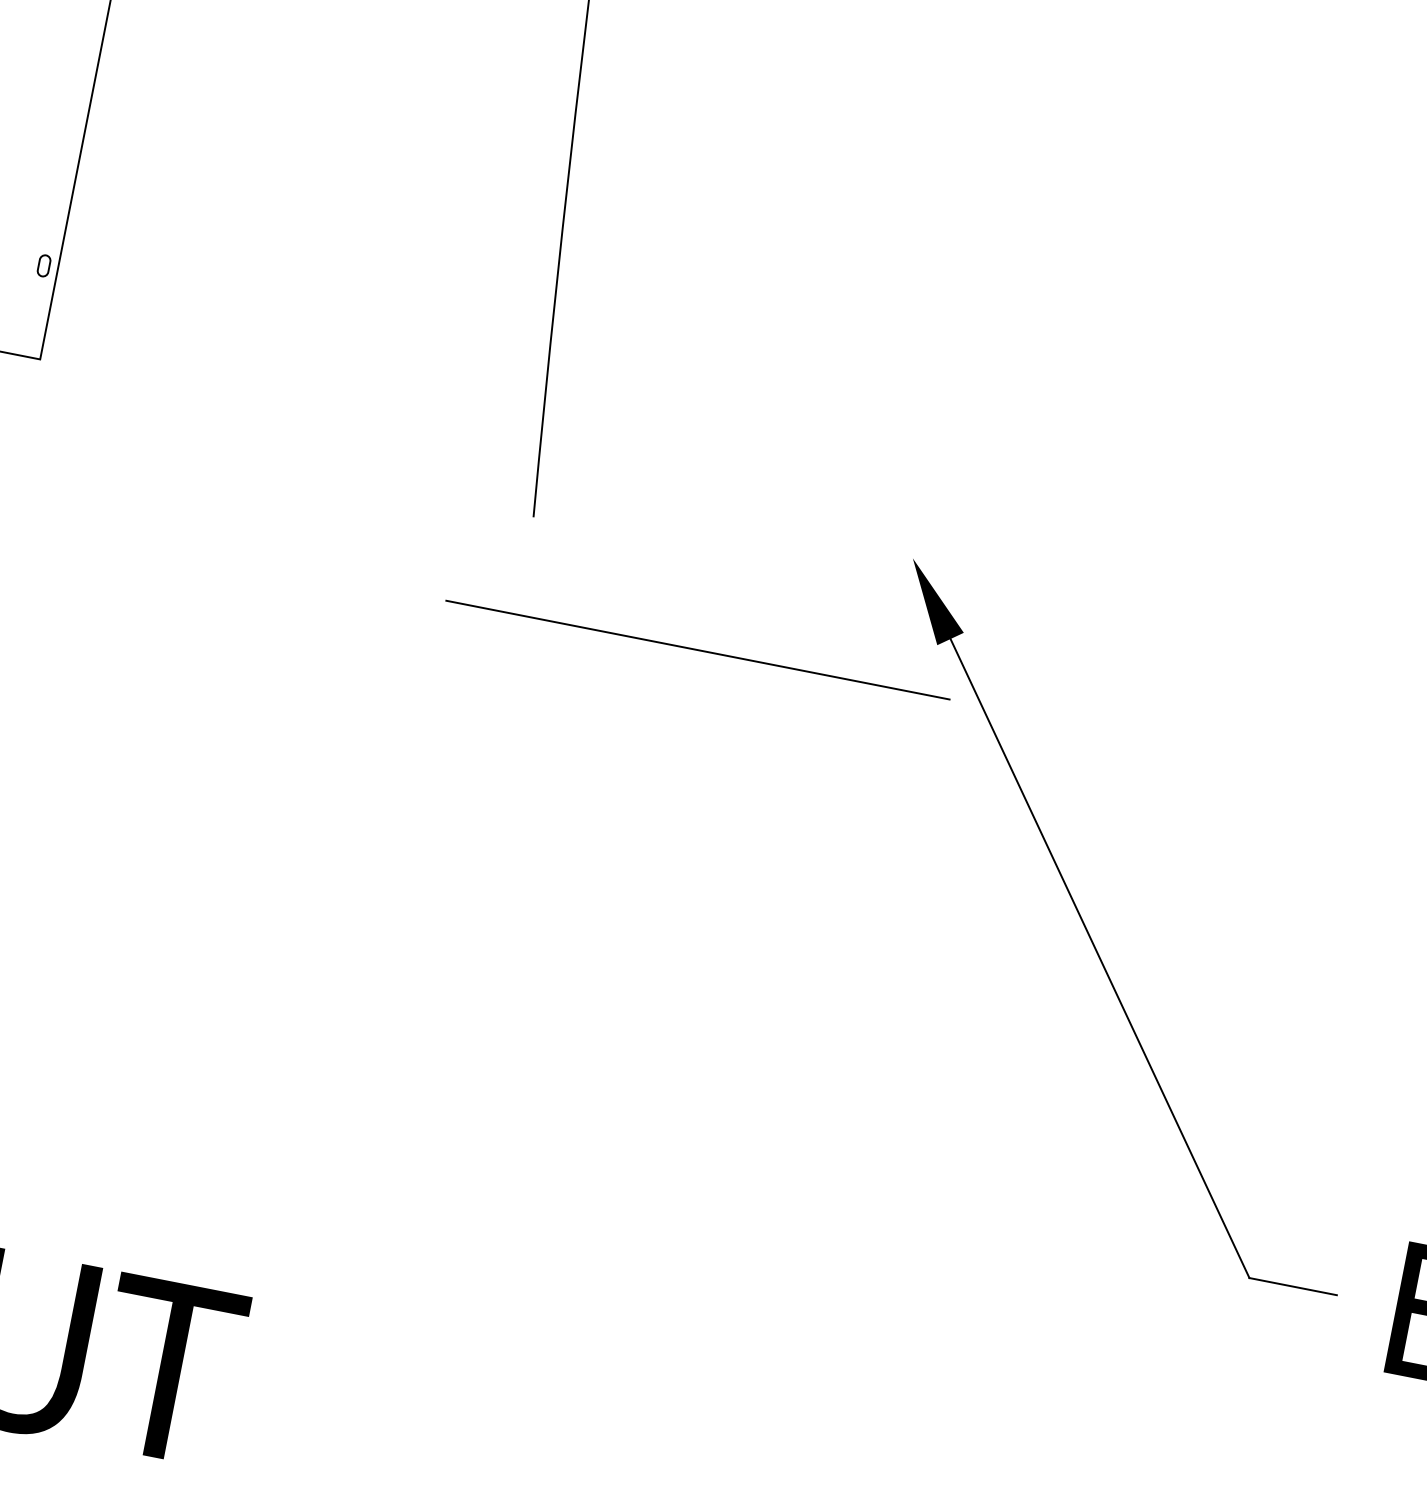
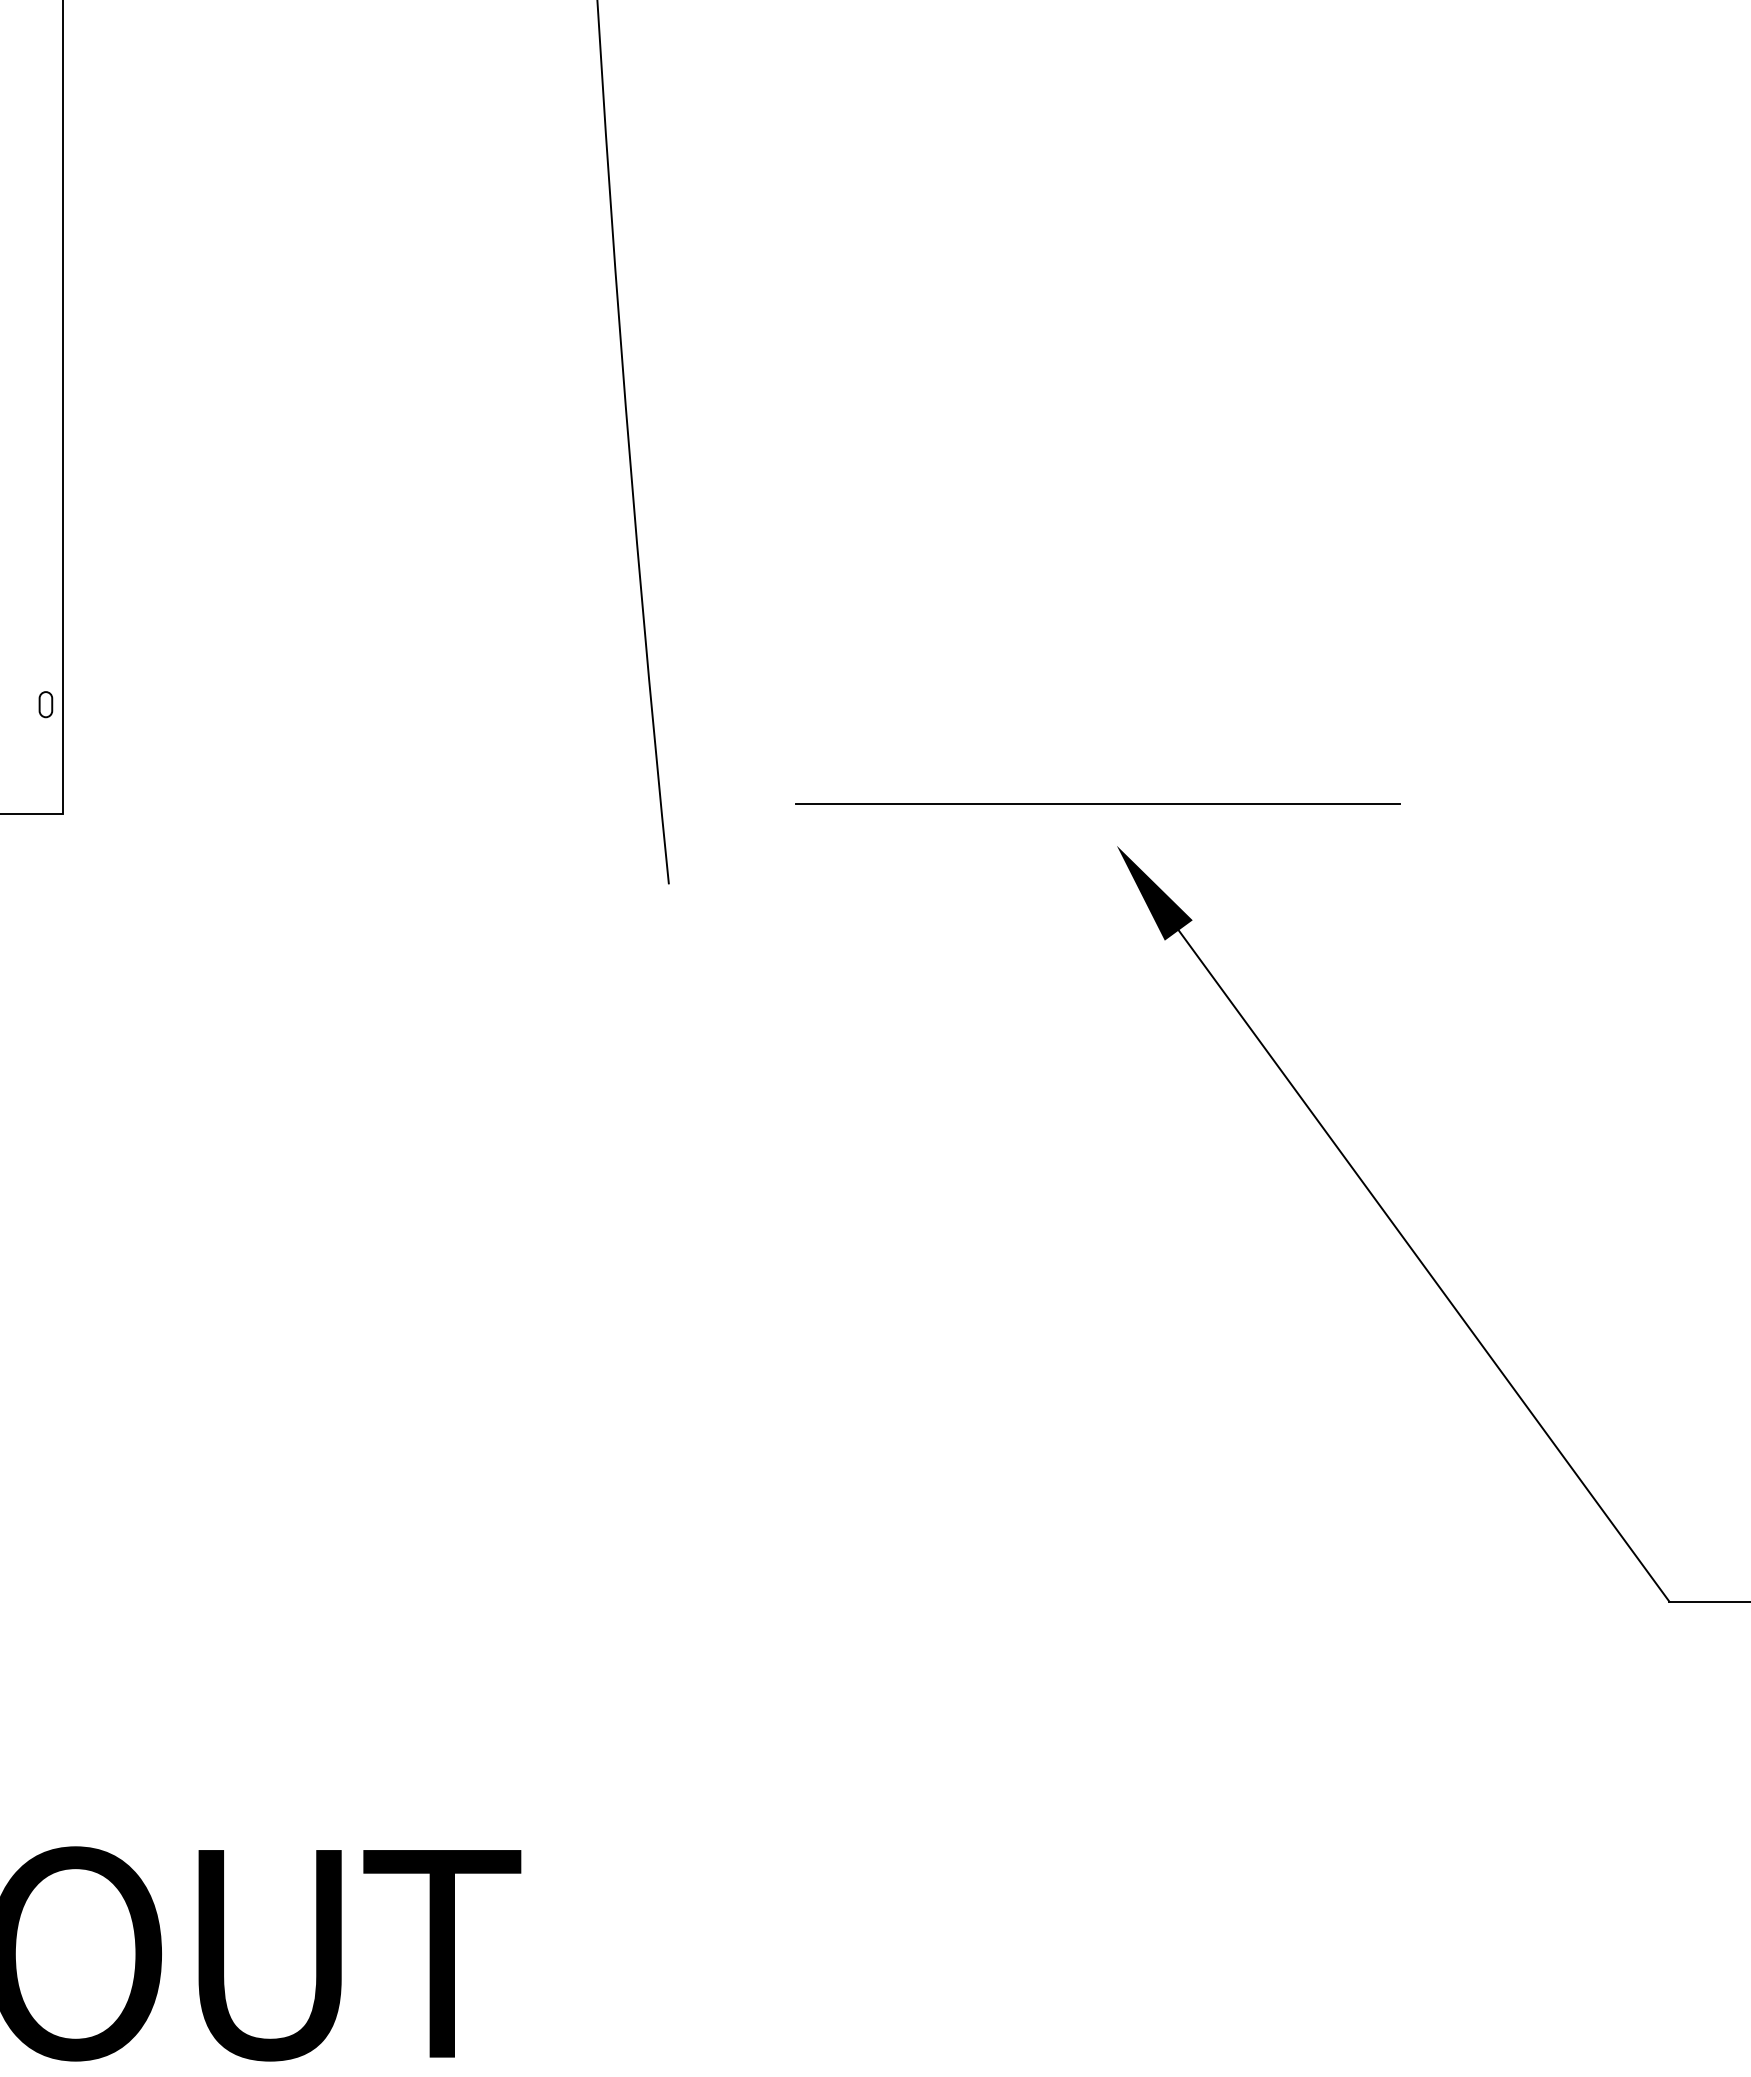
line: (697, 649) -> (1097, 803), moved

